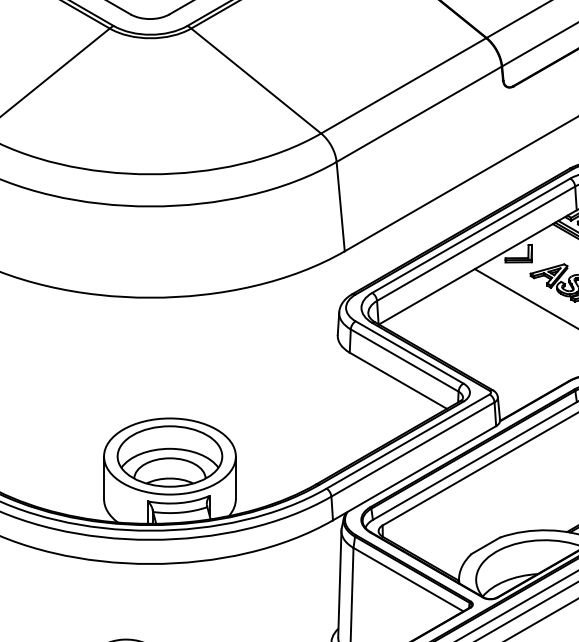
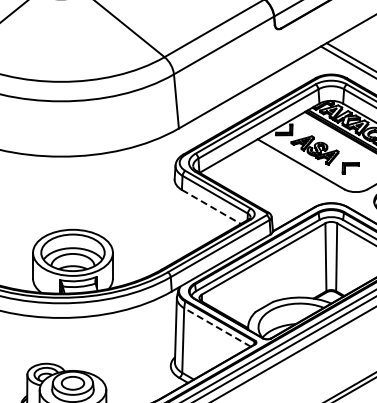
line: (398, 381) -> (211, 207), solid -> dashed
line: (408, 579) -> (217, 327), solid -> dashed

